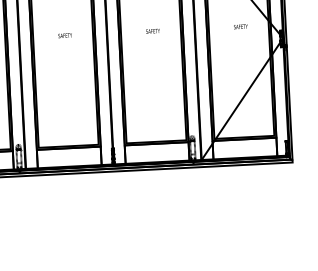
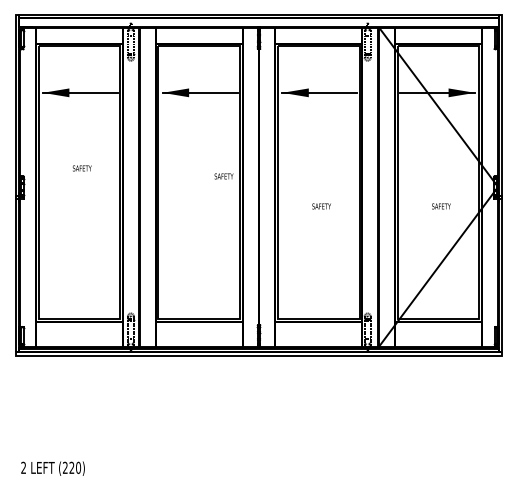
text: (240, 26) -> (441, 206), moved
text: (152, 31) -> (321, 206), moved
text: (64, 35) -> (223, 176), moved

